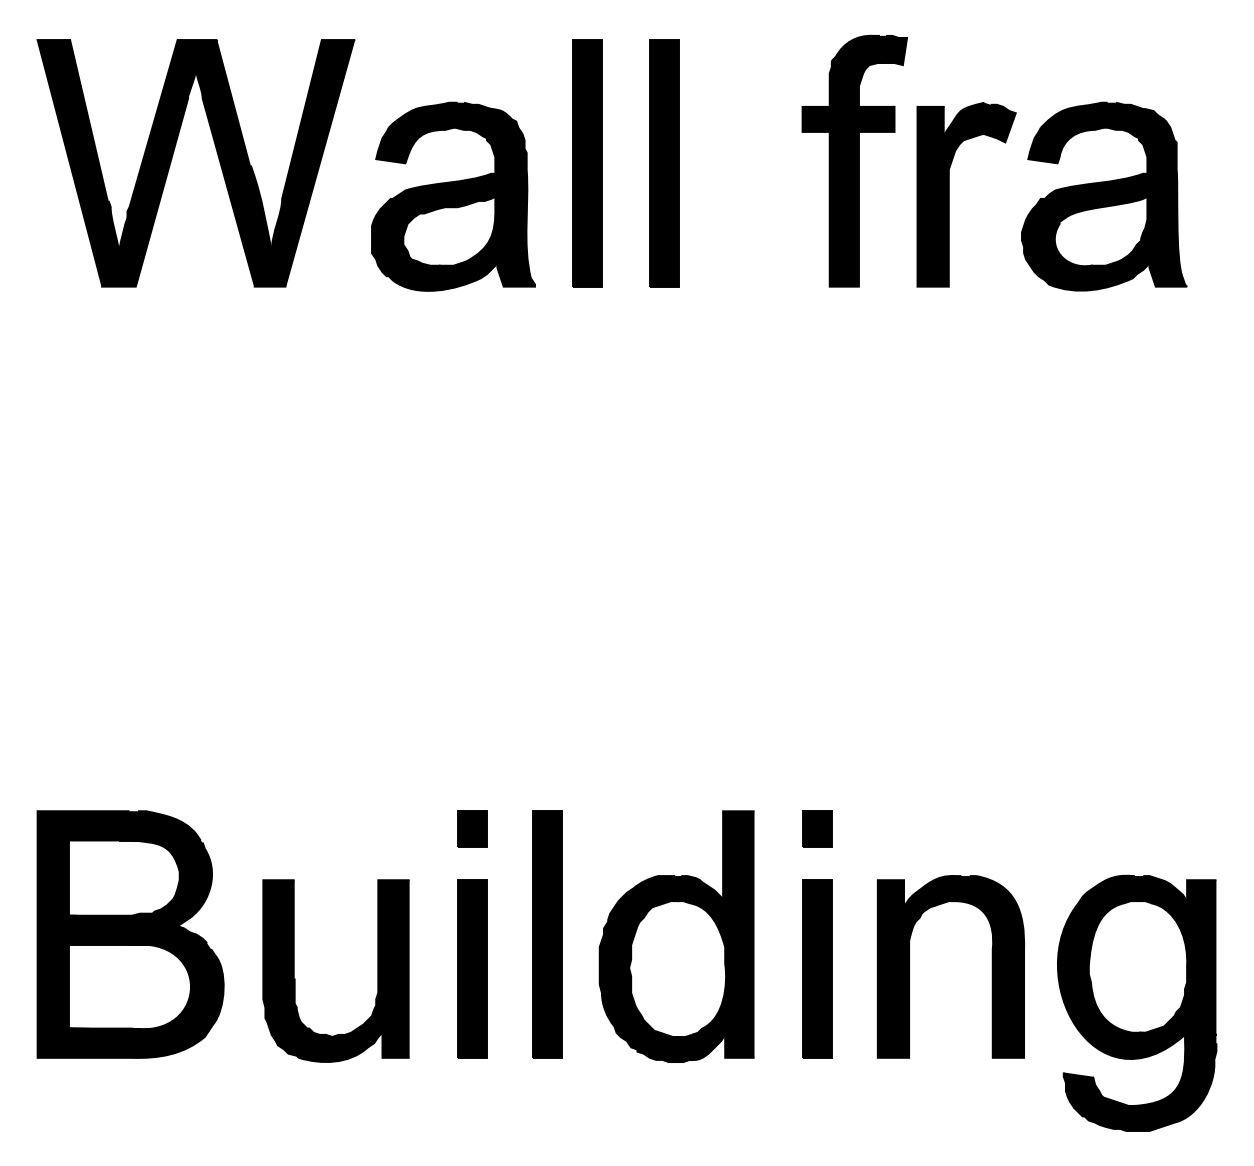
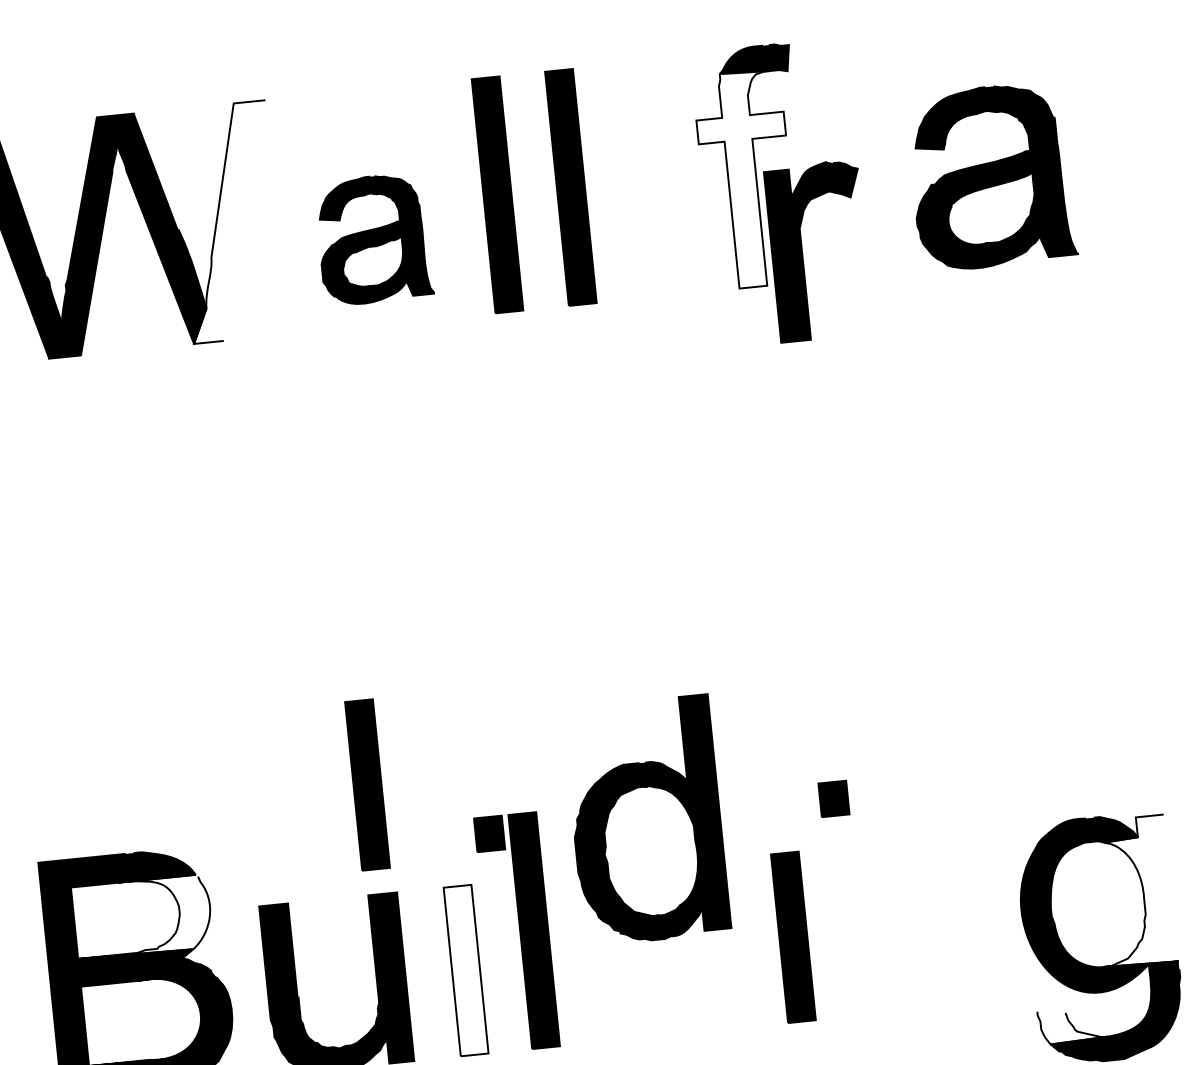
fill: (304, 163) -> (229, 222), removed
fill: (848, 173) -> (746, 179), removed
part: (949, 194) -> (802, 252), moved
part: (453, 196) -> (373, 239), size x0.7
part: (389, 764) -> (367, 784), added
part: (472, 828) -> (489, 833), moved
part: (817, 828) -> (834, 798), moved
fill: (140, 878) -> (142, 916), removed
part: (676, 936) -> (646, 820), moved
fill: (1177, 957) -> (1134, 891), removed
part: (909, 966) -> (880, 926), removed
fill: (471, 968) -> (465, 970), removed
fill: (1098, 1090) -> (1072, 1025), removed

